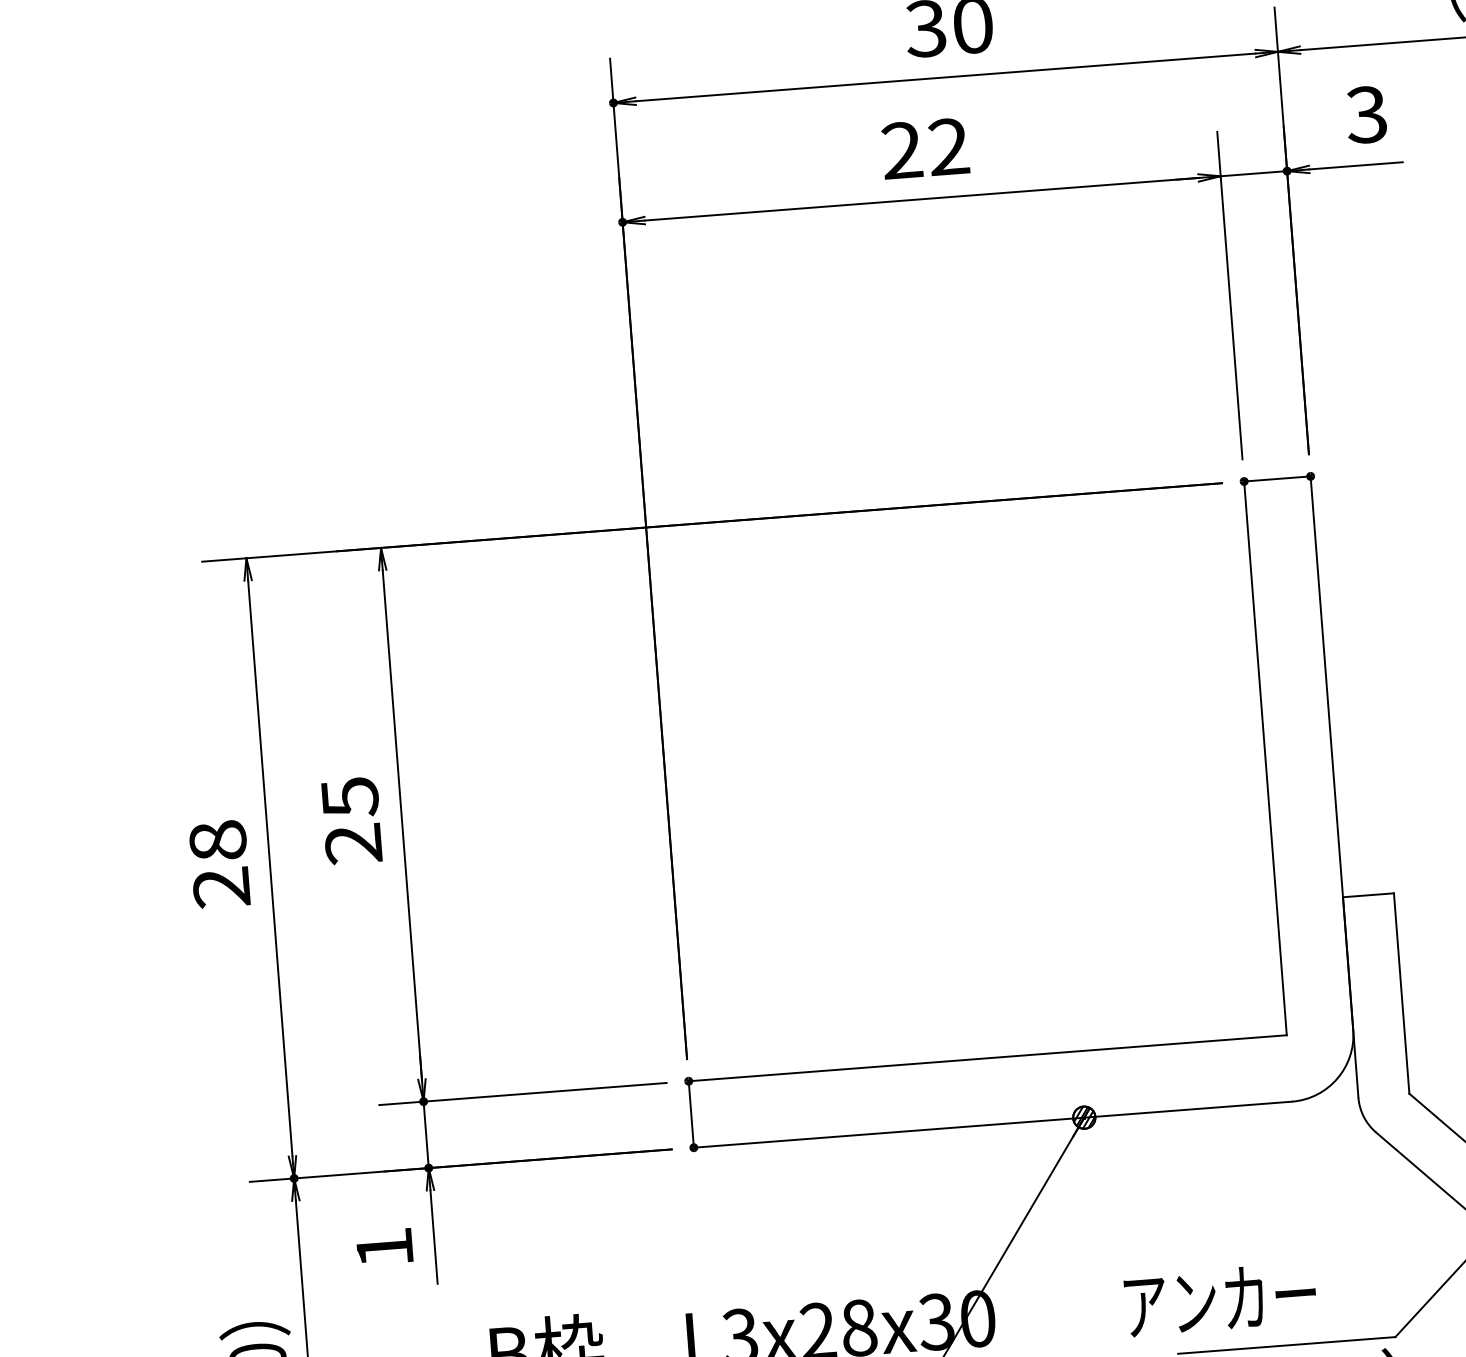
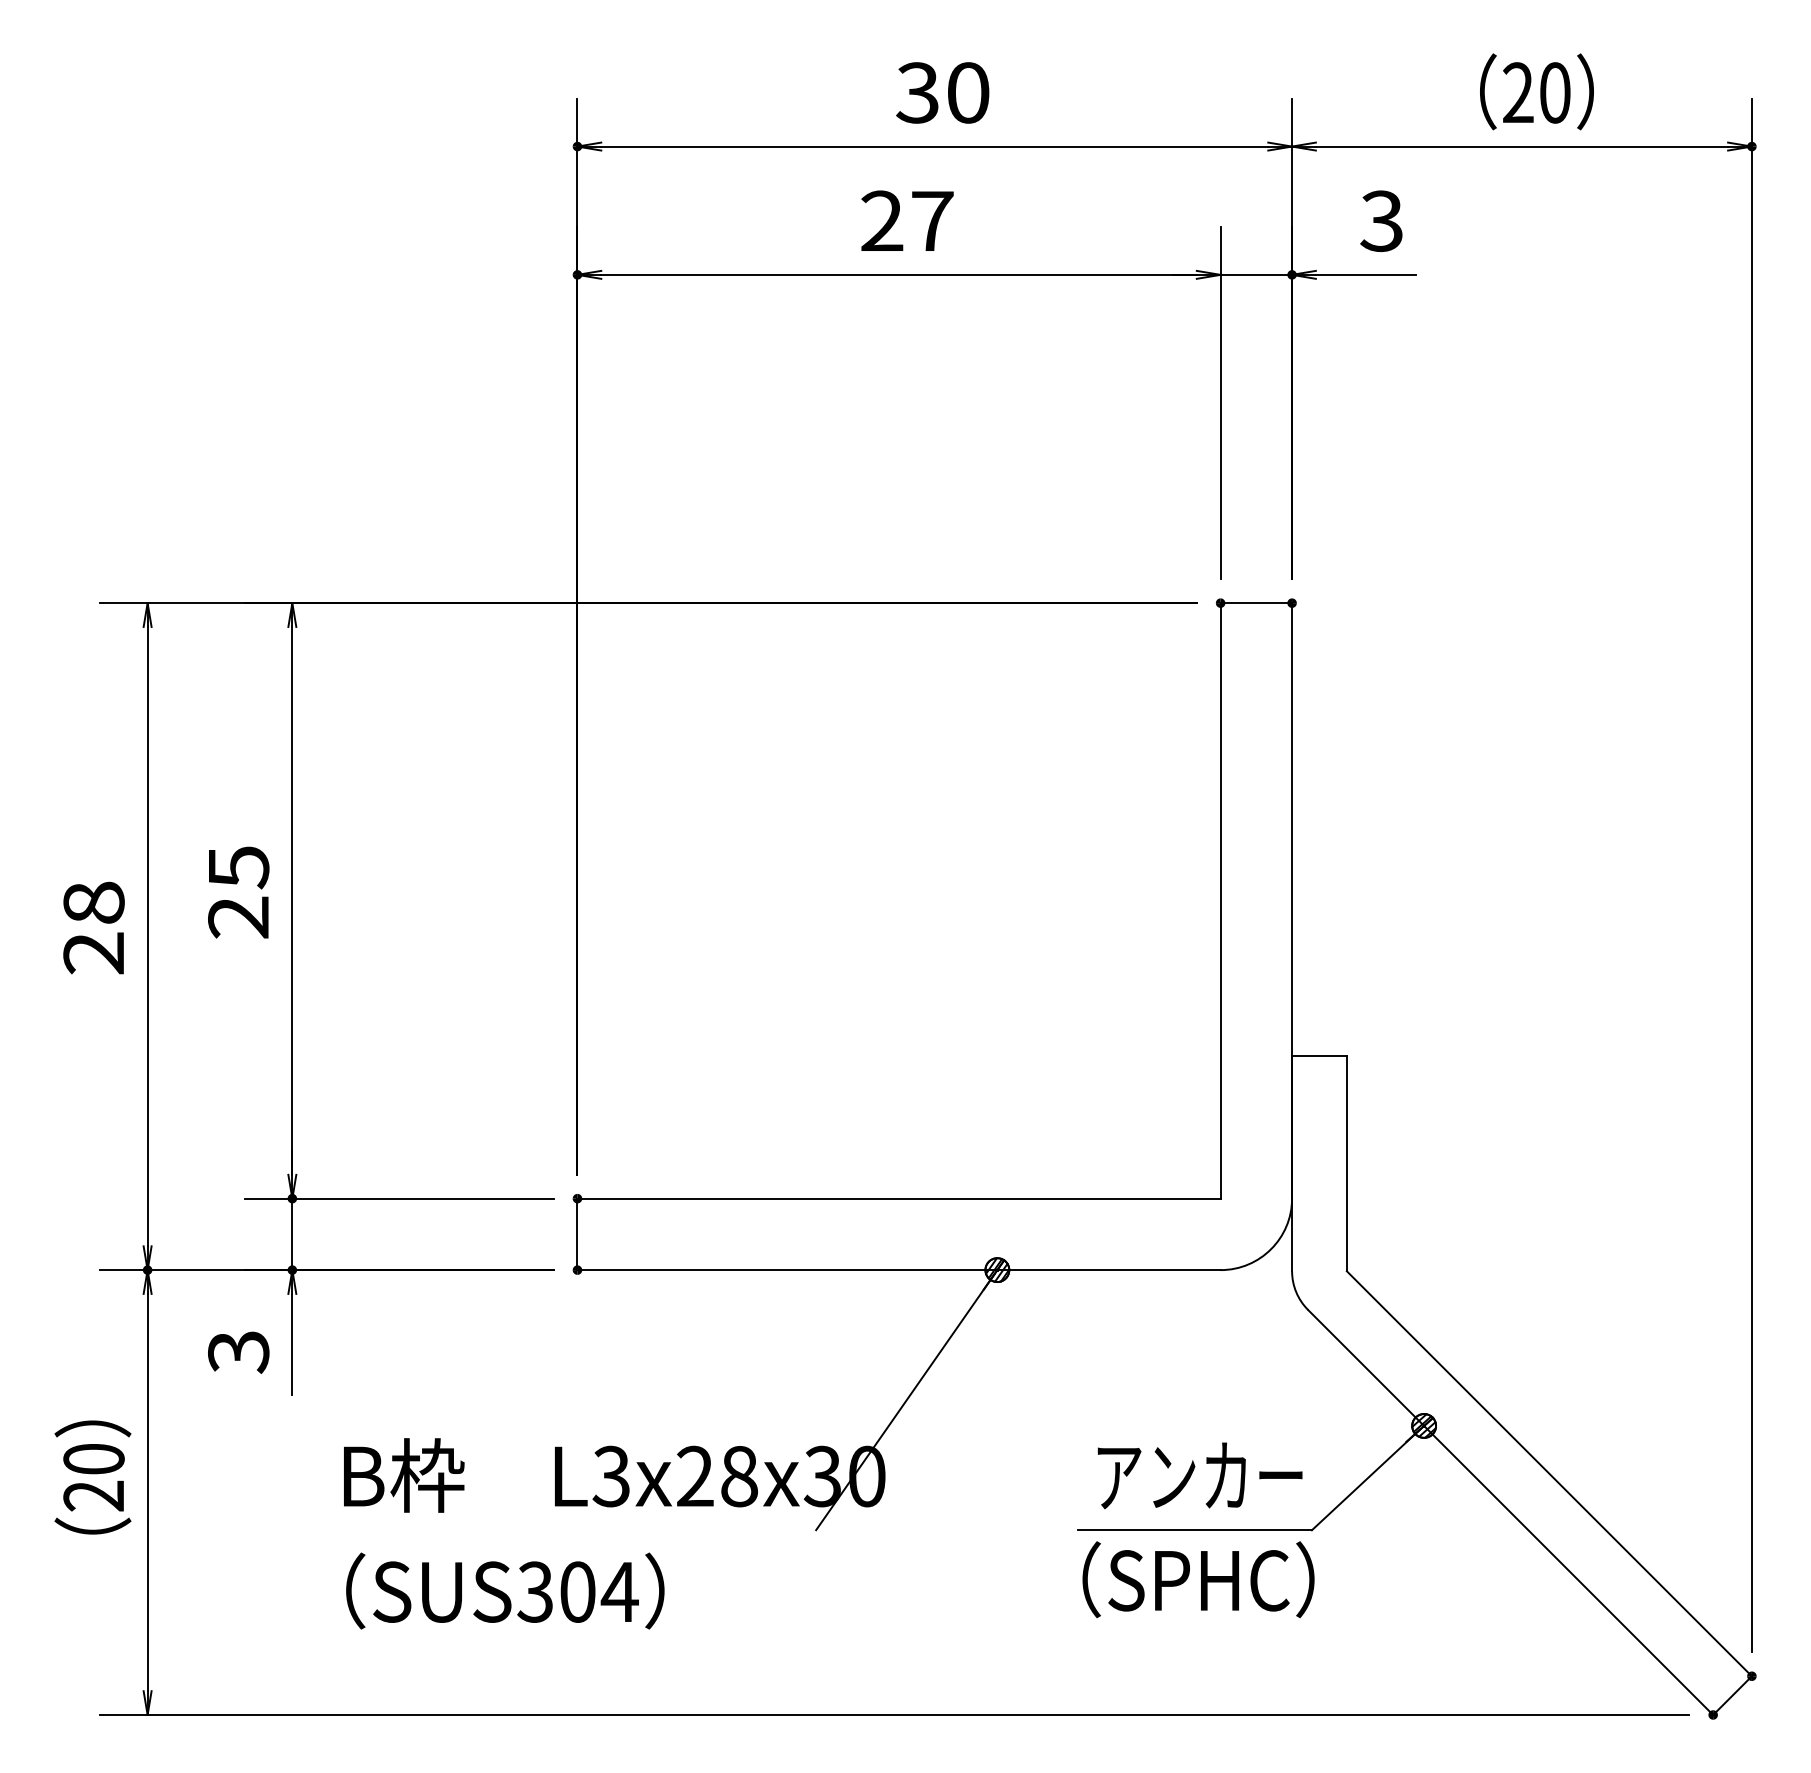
text: (948, 146) -> (932, 220), 22 -> 27
text: (384, 1248) -> (238, 1352), 1 -> 3
text: (1220, 1299) -> (1199, 1475), moved

